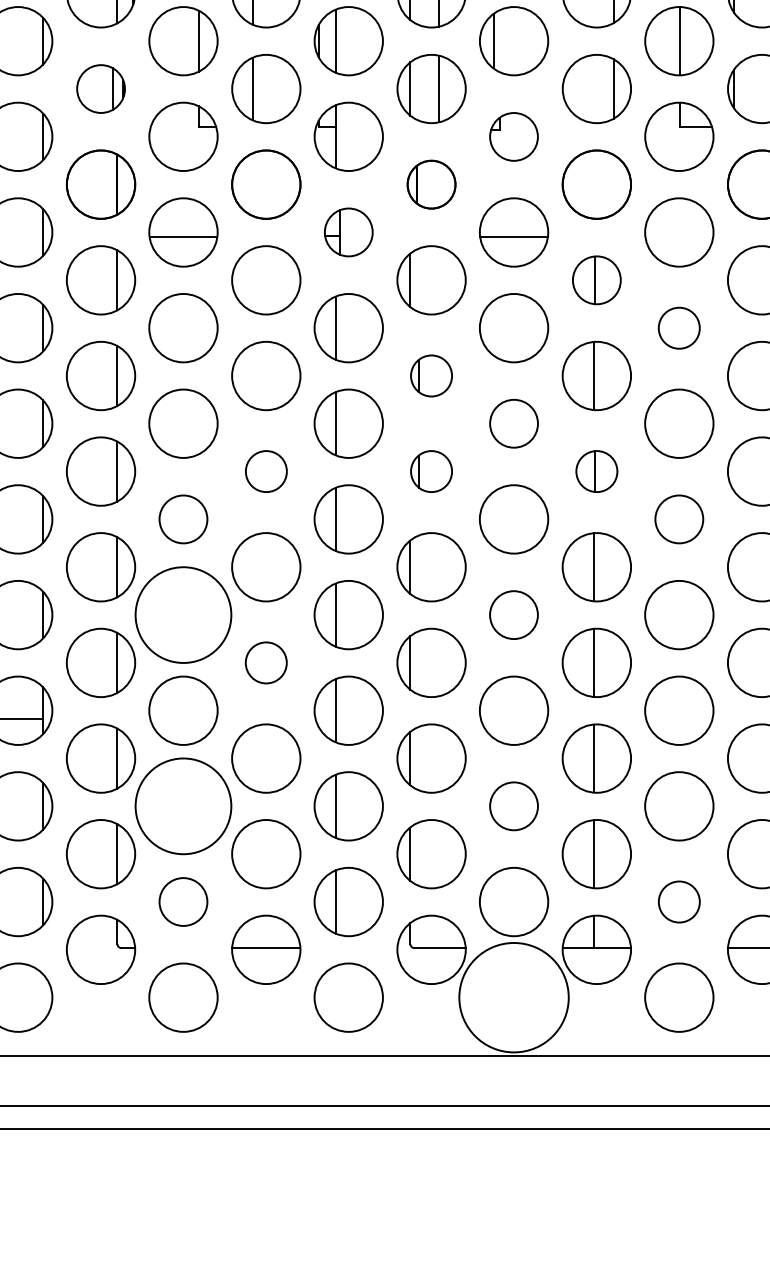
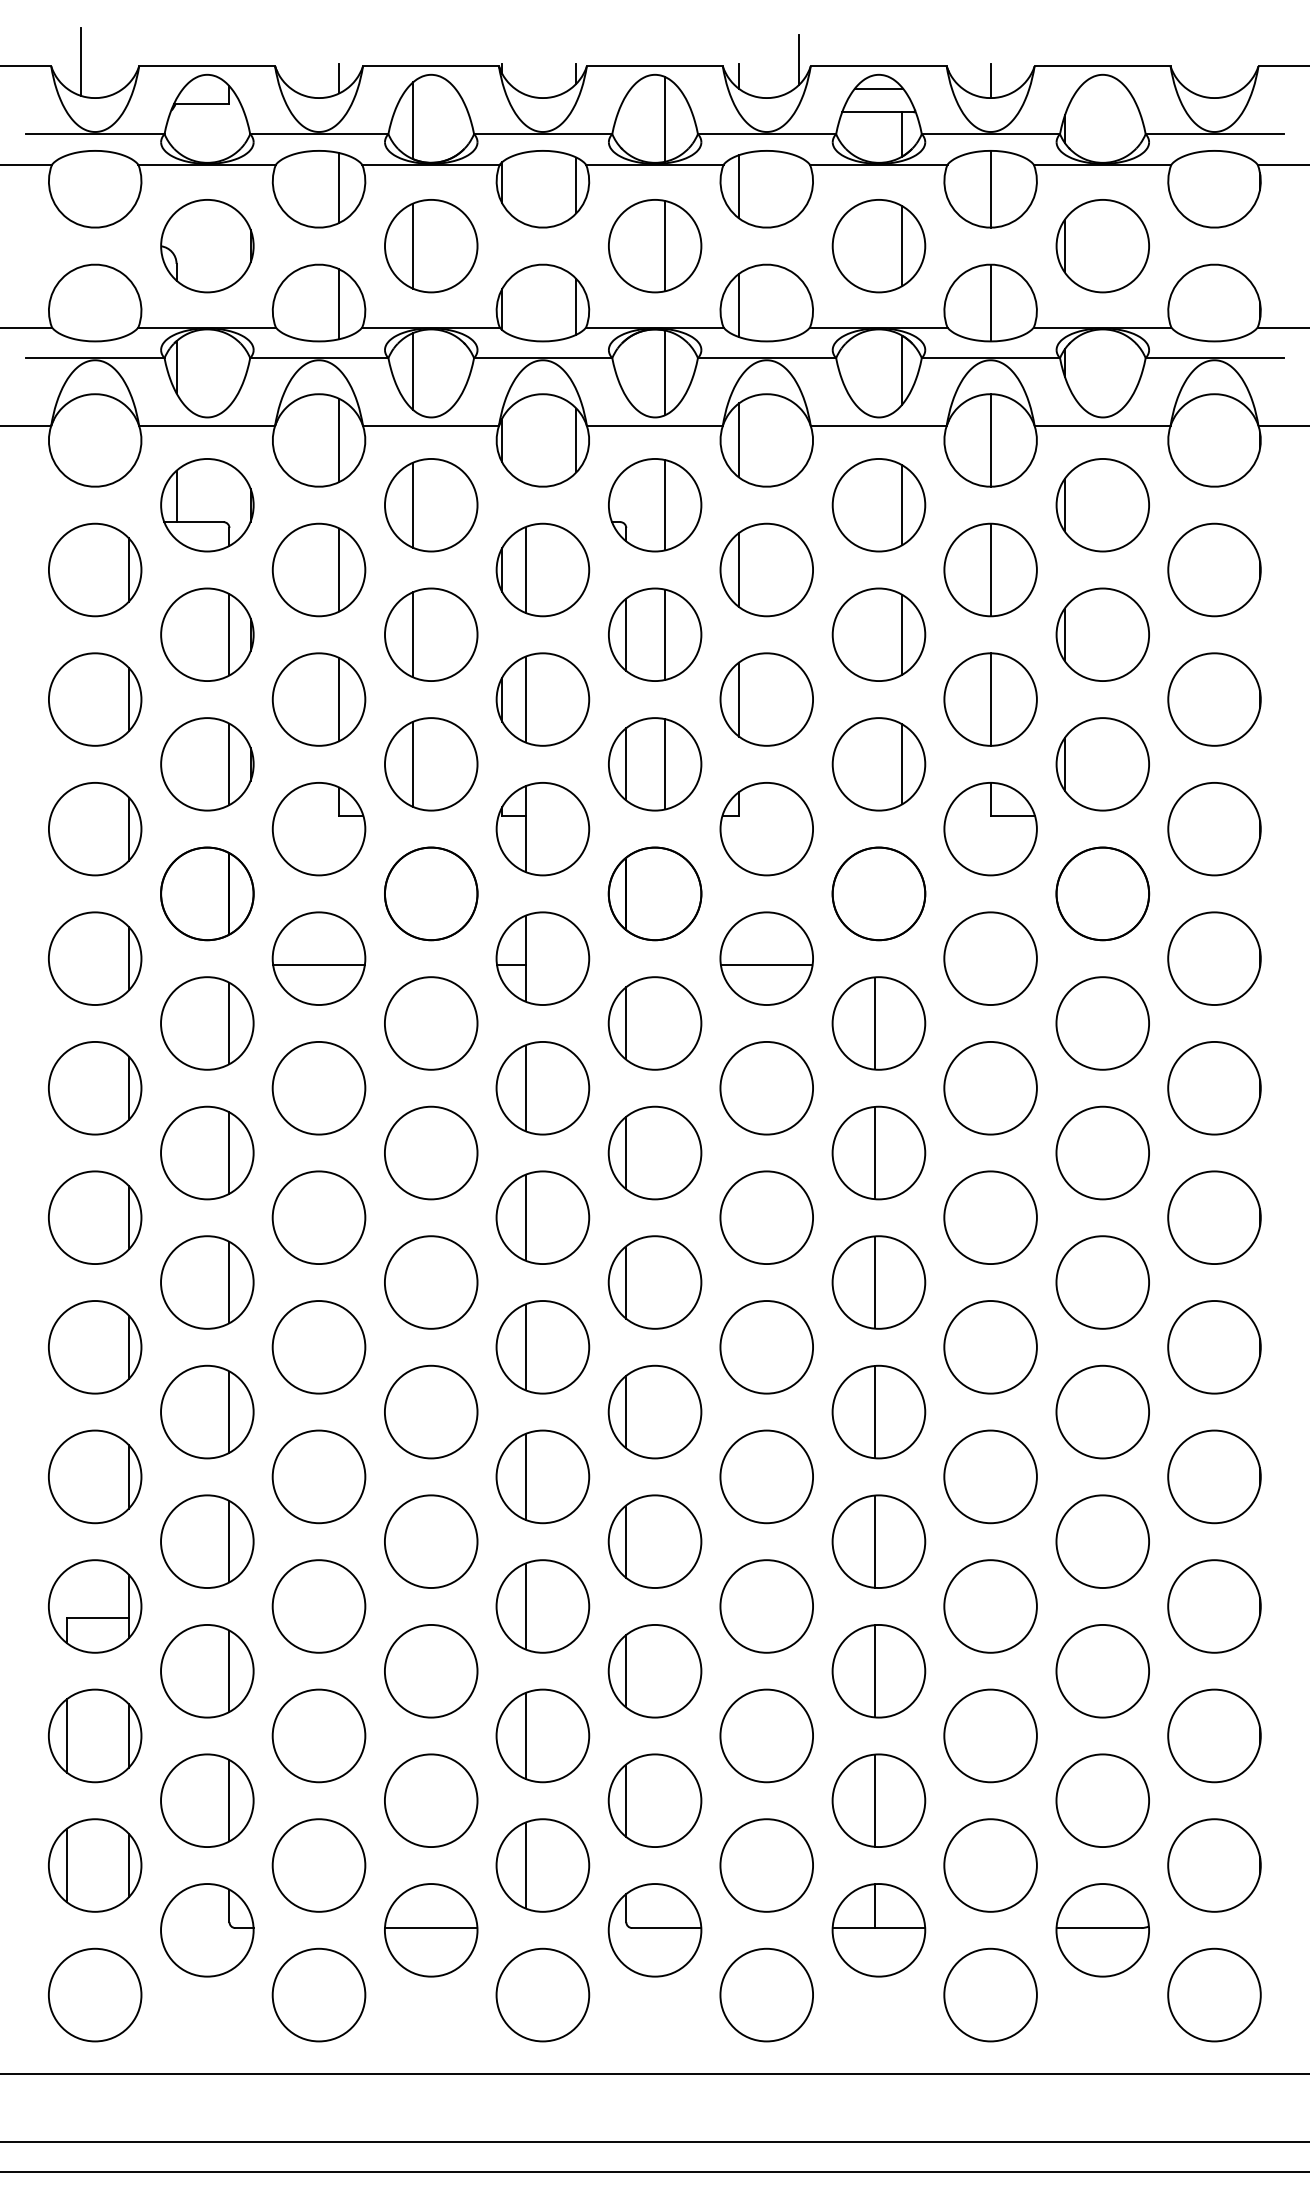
part: (101, 89) -> (207, 764), size x1.43
part: (513, 137) -> (766, 829), size x1.43
part: (431, 184) -> (654, 893), size x1.43
part: (348, 232) -> (542, 958), size x1.43
part: (596, 280) -> (878, 1023), size x1.43
circle: (679, 328) -> (990, 1088), size x1.67
part: (431, 375) -> (654, 1152), size x1.67
circle: (513, 423) -> (766, 1217), size x1.43
circle: (266, 471) -> (431, 1282), size x1.67
part: (431, 471) -> (654, 1282), size x1.67
part: (596, 471) -> (878, 1282), size x1.67
circle: (183, 519) -> (318, 1347), size x1.43
circle: (679, 519) -> (990, 1347), size x1.43
circle: (183, 614) -> (318, 1476), size x0.71
circle: (513, 614) -> (766, 1476), size x1.43
circle: (265, 662) -> (430, 1541), size x1.67
circle: (183, 806) -> (318, 1735), size x0.71
circle: (513, 806) -> (766, 1735), size x1.43
circle: (183, 902) -> (318, 1865), size x1.43
circle: (679, 902) -> (990, 1865), size x1.67
circle: (513, 997) -> (766, 1994), size x0.62

